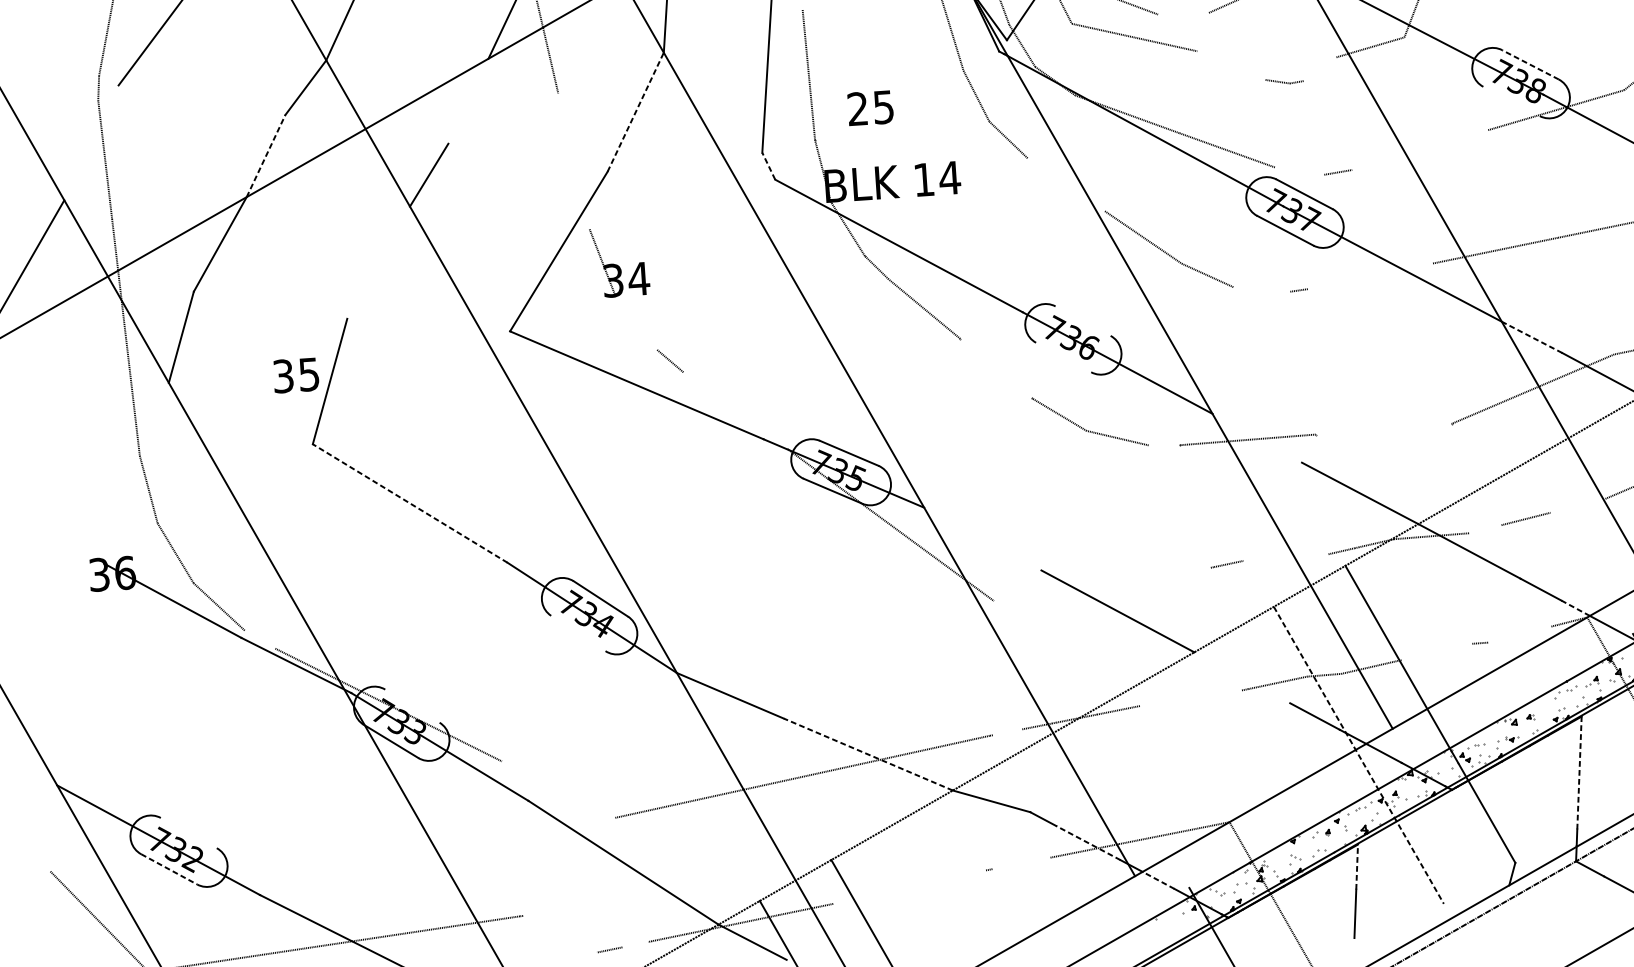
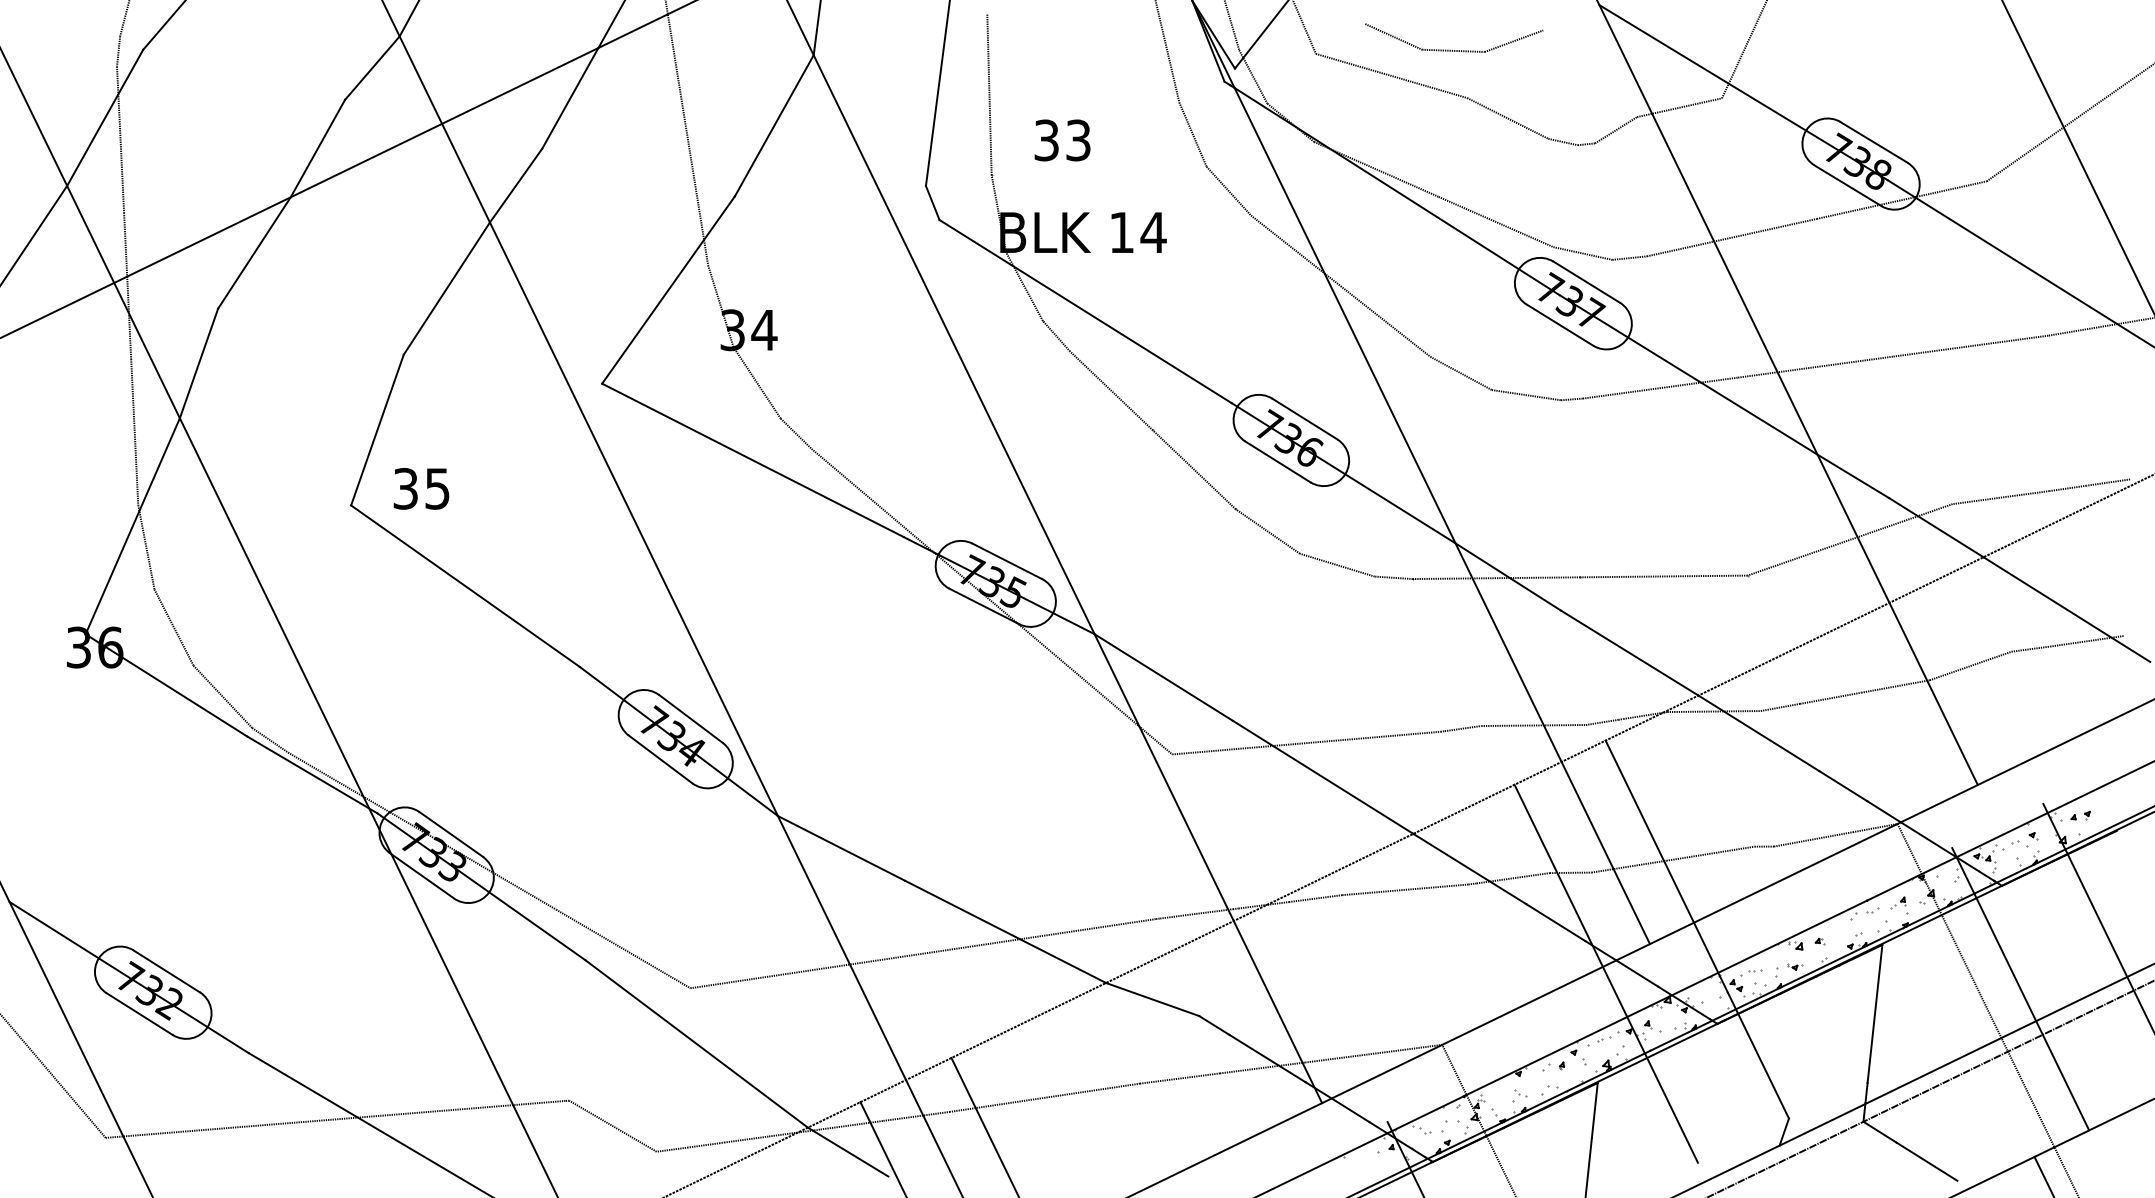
line: (1183, 13) -> (1453, 50), added
line: (1529, 64) -> (1873, 142), dashed -> solid
line: (1231, 65) -> (1507, 118), added
line: (1320, 69) -> (1616, 130), added
line: (468, 101) -> (570, 98), added
line: (1511, 101) -> (1847, 185), added
text: (870, 108) -> (1062, 140), 25 -> 33
line: (635, 111) -> (774, 125), dashed -> solid
line: (91, 142) -> (105, 117), added
line: (1419, 150) -> (1731, 237), added
line: (265, 156) -> (317, 148), dashed -> solid
line: (573, 161) -> (694, 180), added
line: (768, 165) -> (932, 202), dashed -> solid
line: (1299, 171) -> (1582, 253), added
line: (1066, 184) -> (1295, 250), added
line: (378, 262) -> (446, 288), added
line: (1370, 275) -> (1660, 387), added
line: (1261, 289) -> (1526, 395), added
line: (1082, 320) -> (1304, 418), added
line: (635, 321) -> (756, 382), added
line: (1532, 337) -> (1853, 476), dashed -> solid
line: (1063, 357) -> (1277, 461), added
line: (995, 368) -> (1193, 469), added
text: (296, 375) -> (421, 488), moved
line: (735, 410) -> (871, 499), added
line: (1383, 429) -> (1663, 576), added
line: (1257, 437) -> (1508, 576), added
line: (1163, 445) -> (1393, 577), added
line: (136, 473) -> (132, 526), added
line: (410, 503) -> (465, 586), dashed -> solid
line: (1578, 505) -> (1895, 686), added
line: (1485, 529) -> (1780, 707), added
line: (982, 539) -> (1163, 677), added
line: (1285, 557) -> (1533, 725), added
line: (1102, 583) -> (1306, 742), added
line: (1575, 608) -> (1884, 811), dashed -> solid
line: (578, 633) -> (660, 759), added
line: (1519, 634) -> (1813, 839), added
line: (260, 639) -> (270, 740), added
line: (1436, 651) -> (1710, 853), added
line: (1241, 677) -> (1469, 868), added
line: (1191, 697) -> (1405, 889), added
line: (412, 705) -> (451, 833), added
line: (1007, 731) -> (1178, 915), added
line: (868, 754) -> (1005, 931), dashed -> solid
line: (1359, 755) -> (1606, 974), dashed -> solid
line: (1579, 772) -> (1875, 1013), dashed -> solid
line: (558, 789) -> (623, 948), added
line: (188, 833) -> (166, 971), added
line: (1088, 842) -> (1267, 1058), dashed -> solid
line: (1021, 862) -> (1184, 1077), added
line: (1356, 867) -> (1594, 1110), dashed -> solid
line: (169, 869) -> (140, 1014), dashed -> solid
line: (1158, 880) -> (1350, 1110), dashed -> solid
line: (909, 886) -> (1045, 1097), added
line: (559, 933) -> (612, 1125), added
line: (635, 944) -> (704, 1145), added

